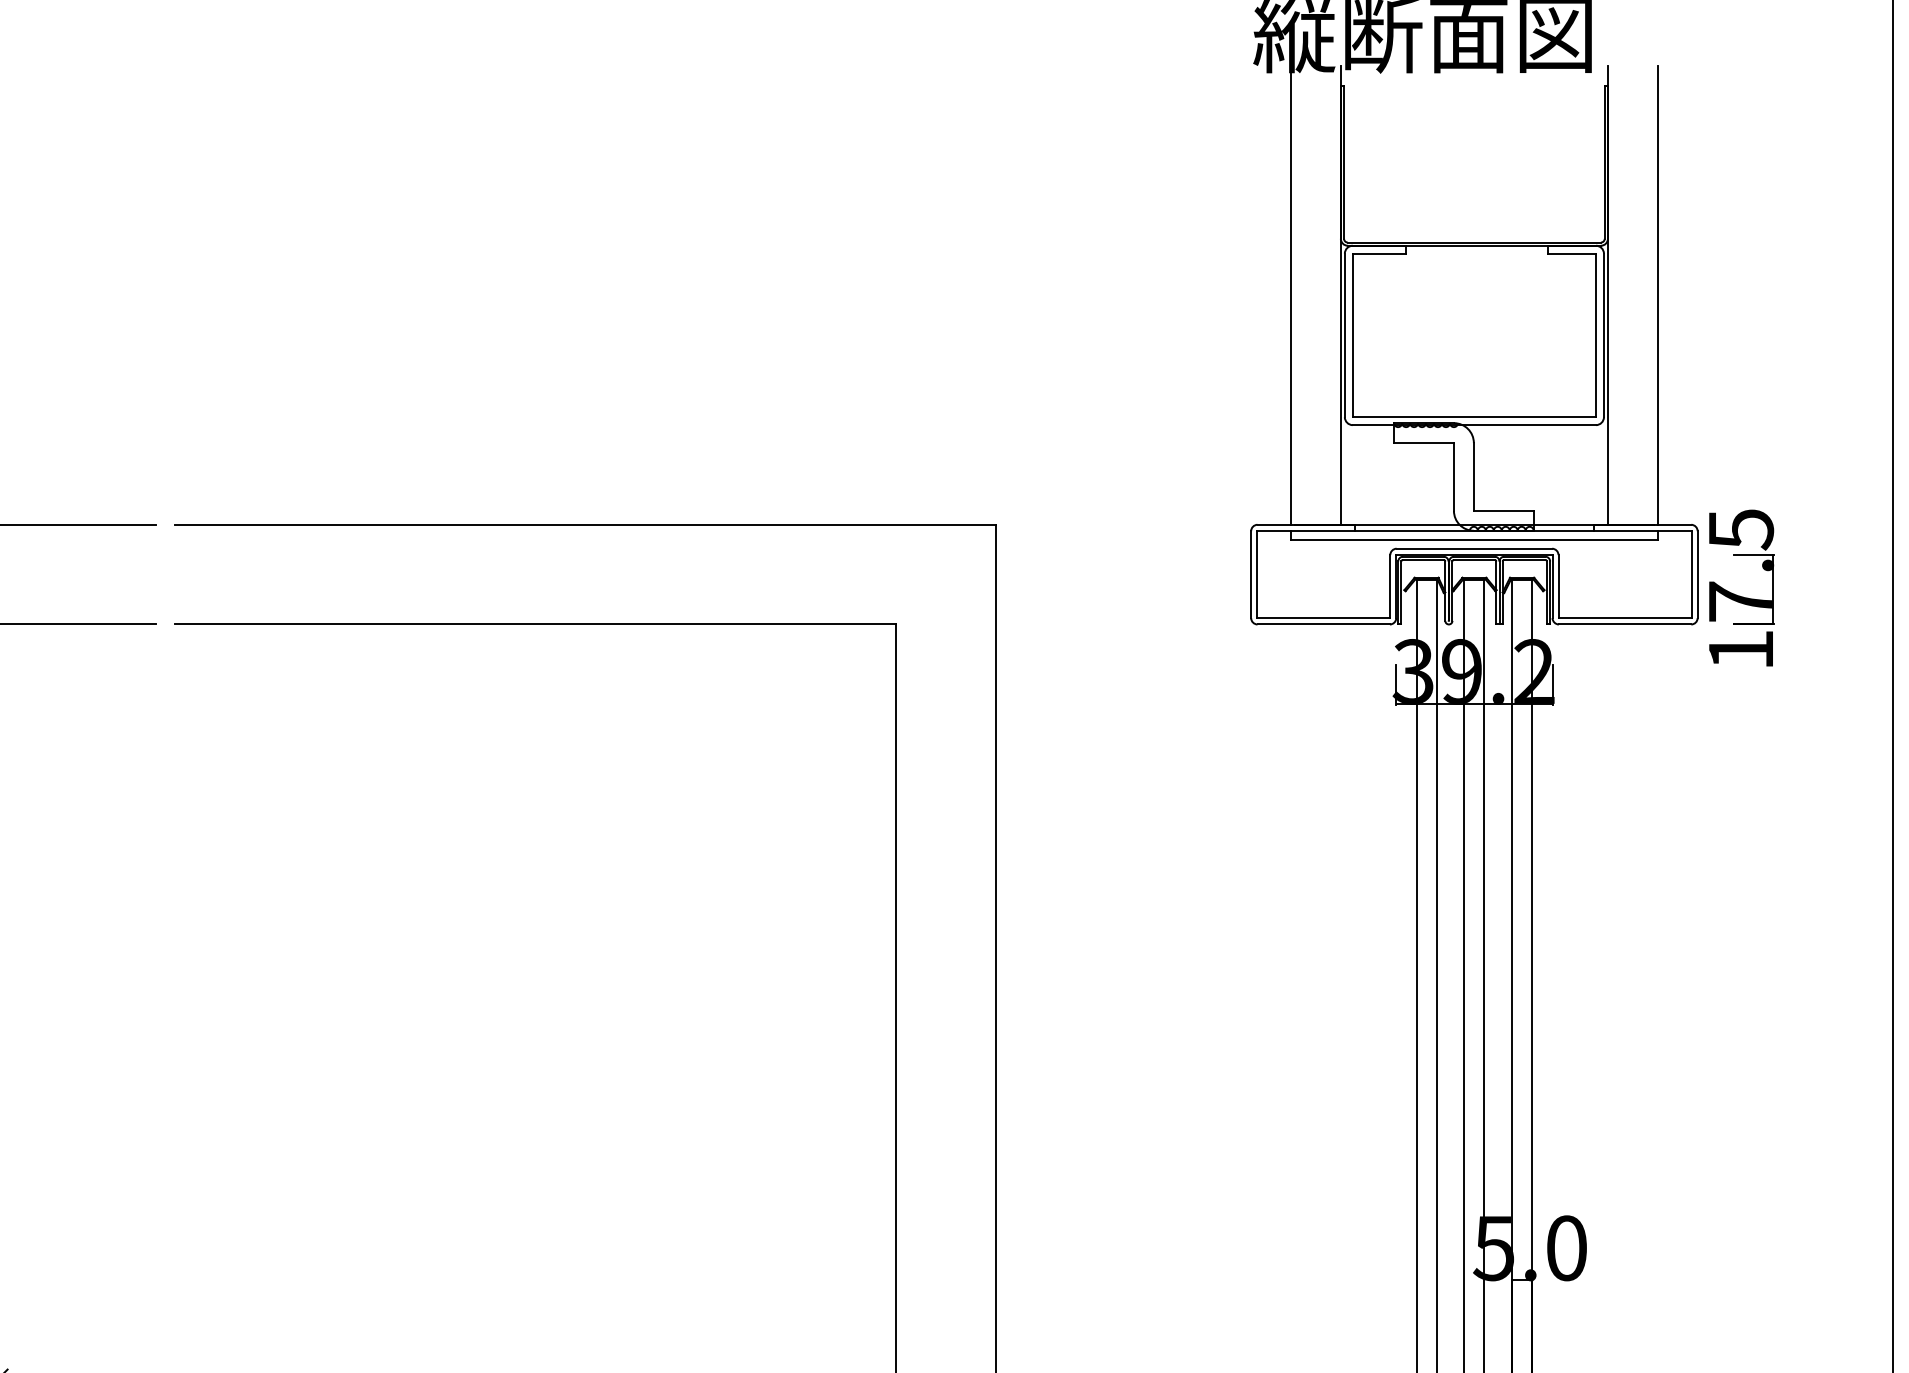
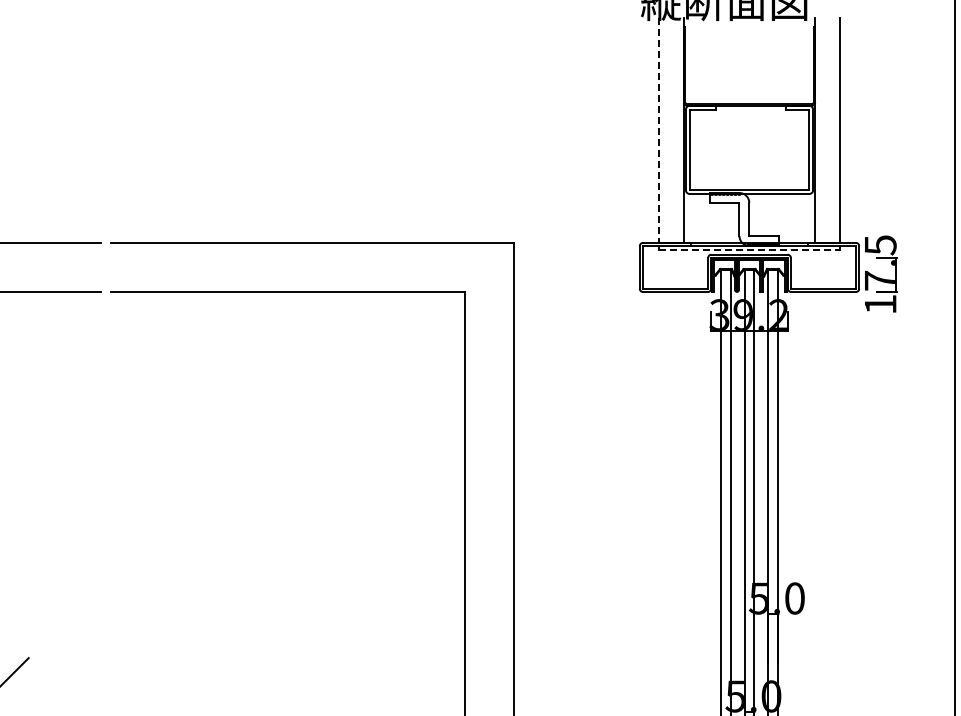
line: (1291, 295) -> (659, 130), solid -> dashed
line: (1476, 540) -> (750, 250), solid -> dashed

